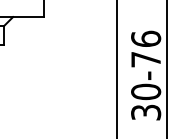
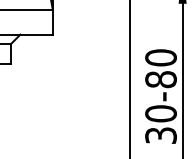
text: (145, 49) -> (160, 68), 76 -> 80

